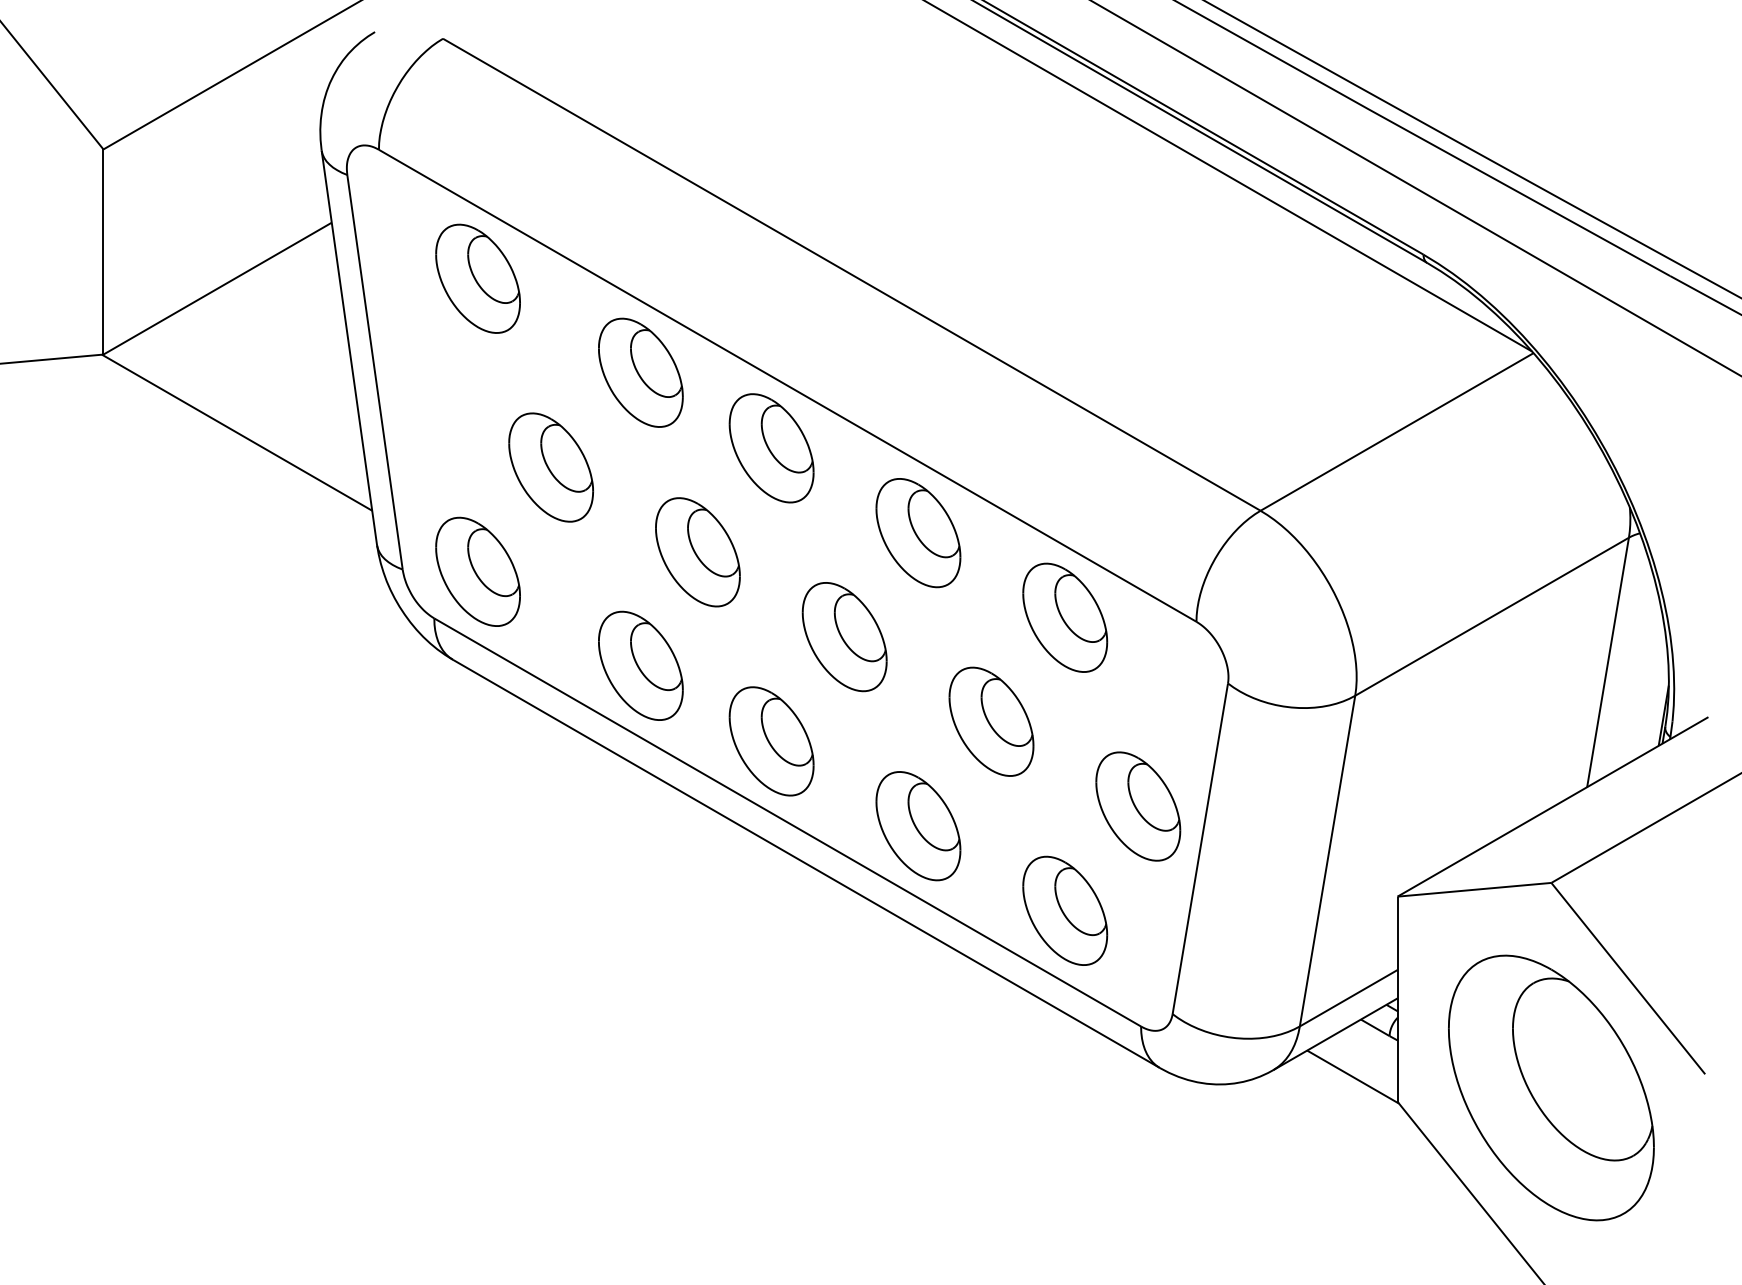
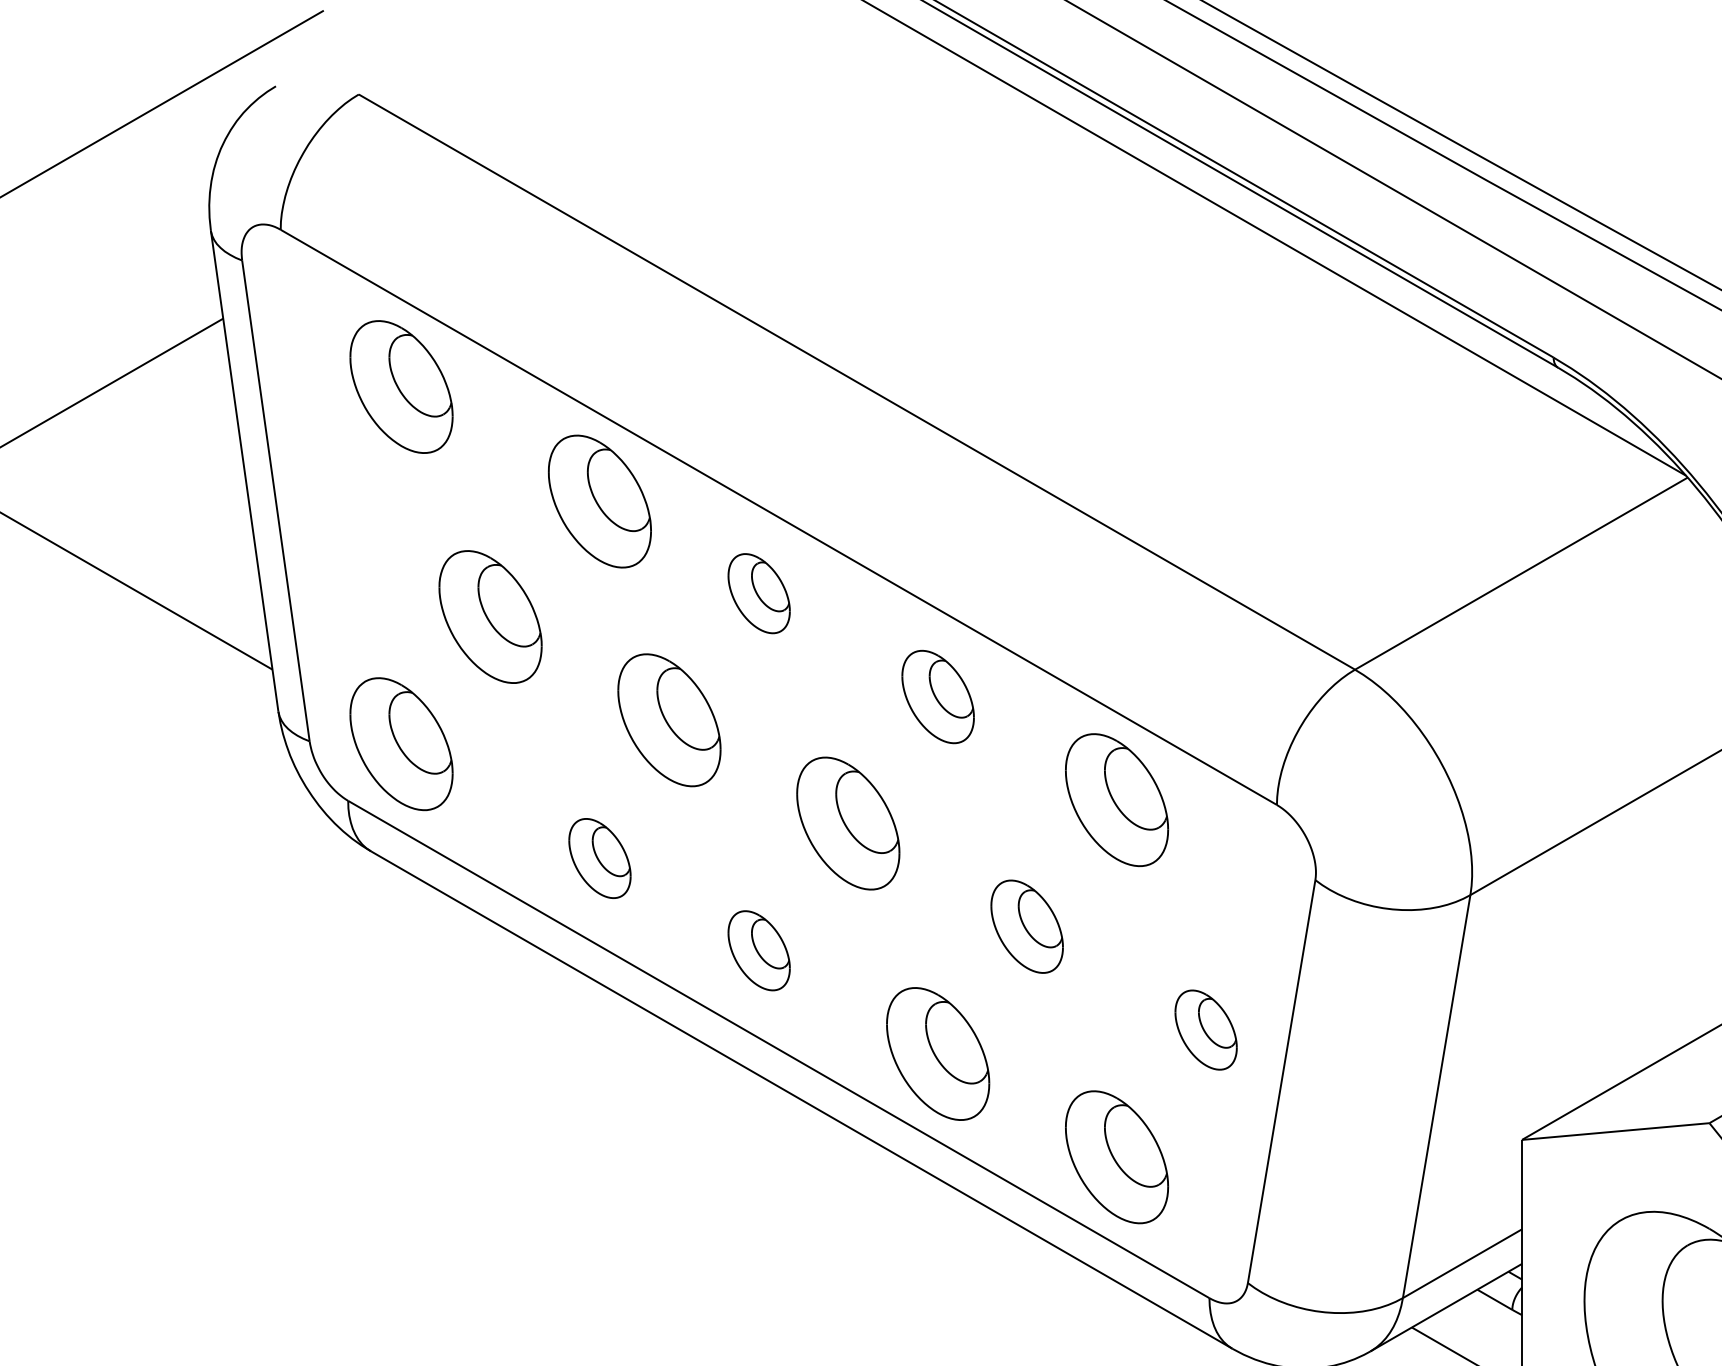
part: (771, 448) -> (759, 593), size x0.6
part: (918, 533) -> (938, 697), size x0.7
part: (640, 665) -> (599, 858), size x0.6
part: (991, 721) -> (1027, 926), size x0.7
part: (771, 741) -> (759, 950), size x0.6
part: (1138, 806) -> (1206, 1030), size x0.6

